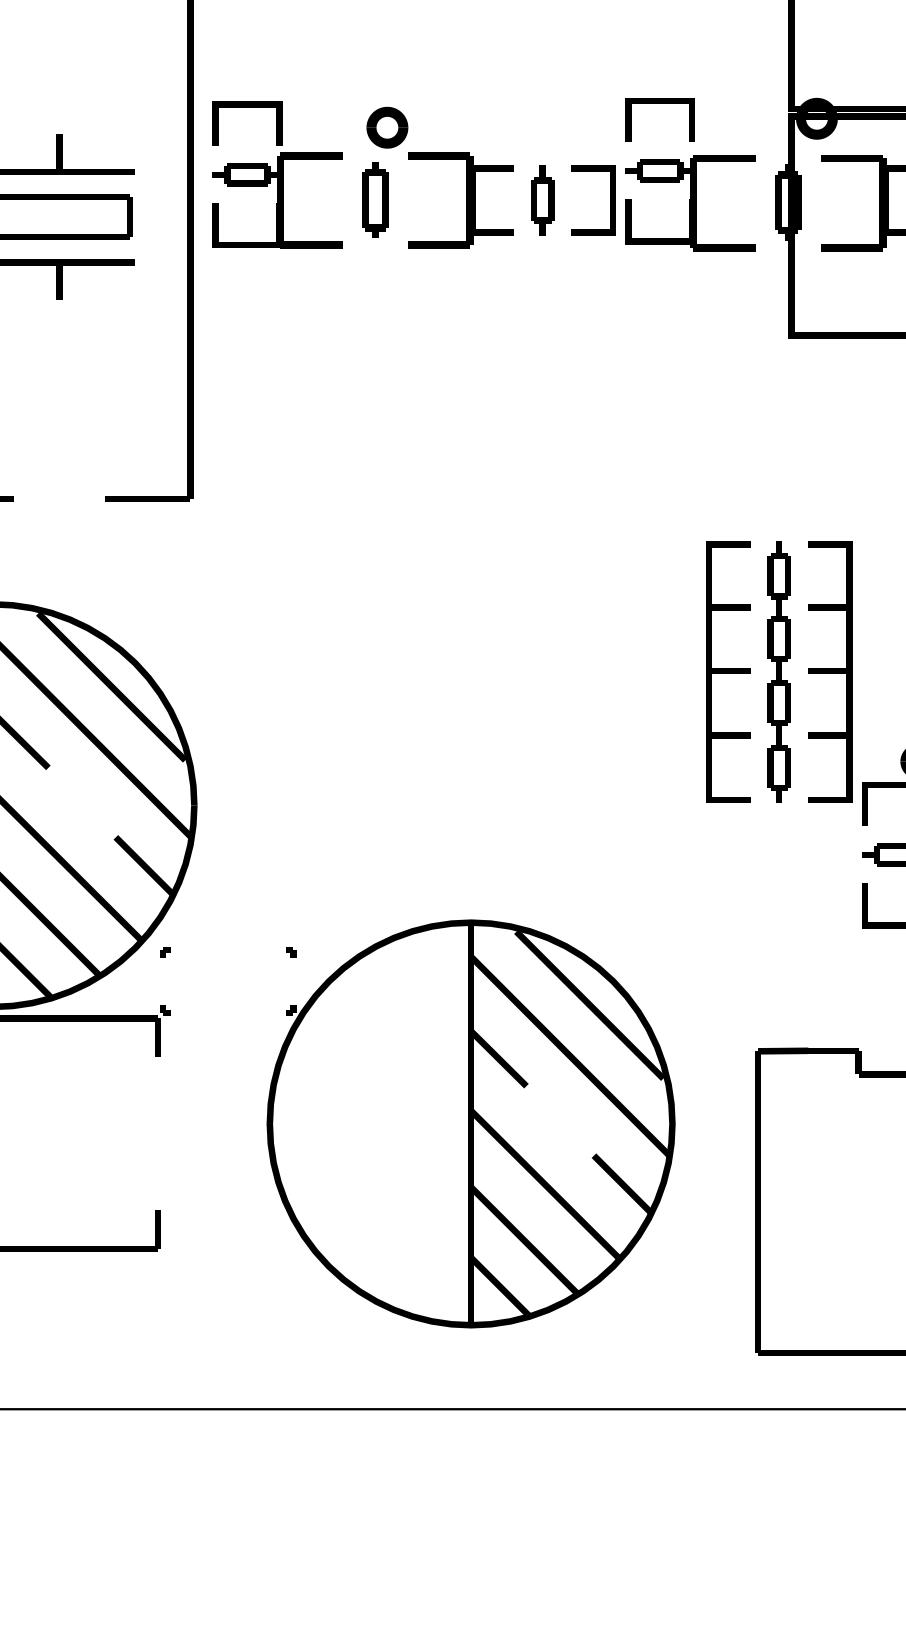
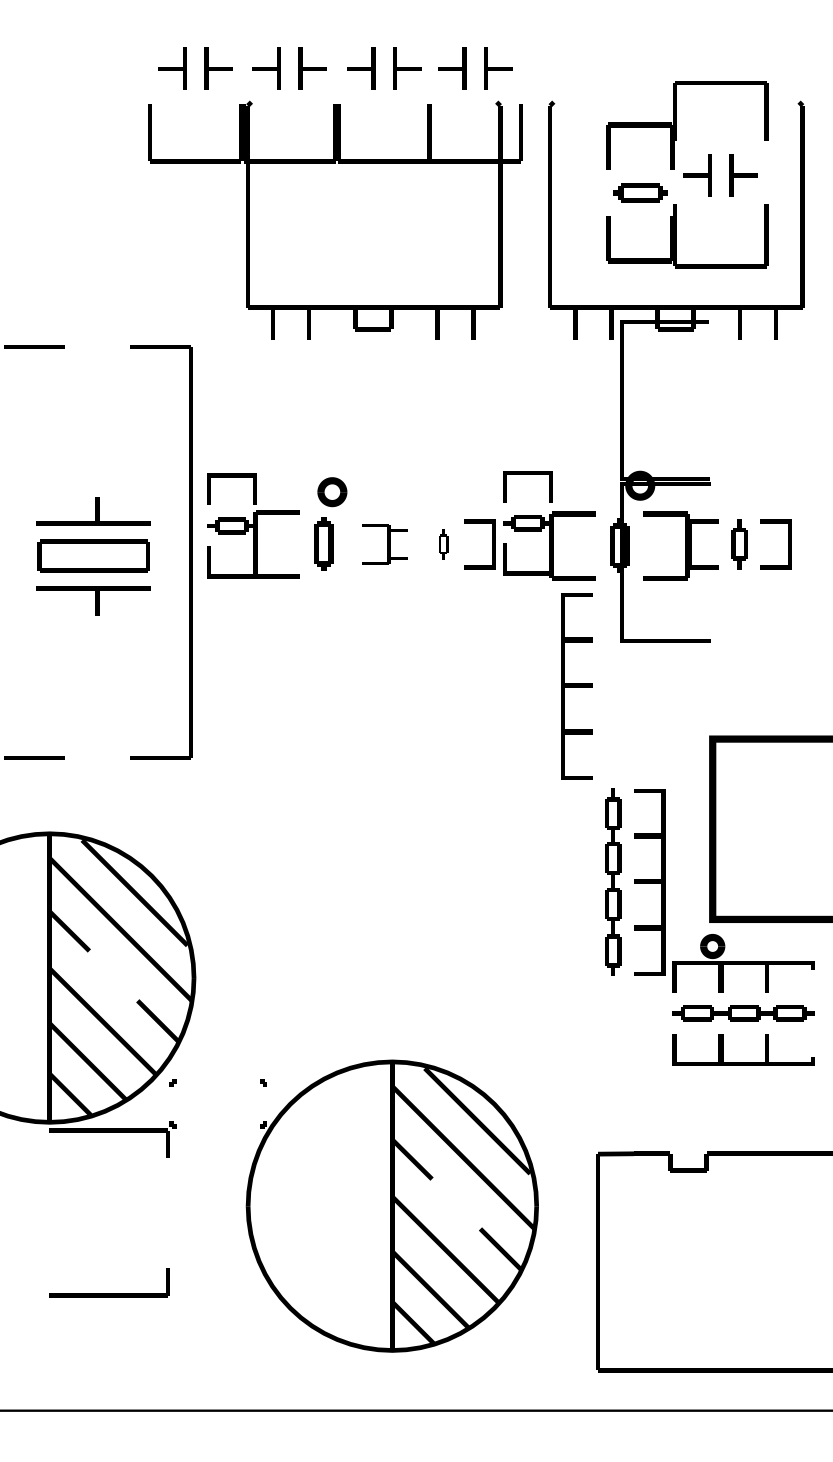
part: (460, 200) -> (384, 544), size x0.6
part: (542, 200) -> (443, 544), size x0.6
part: (727, 672) -> (576, 686), moved

